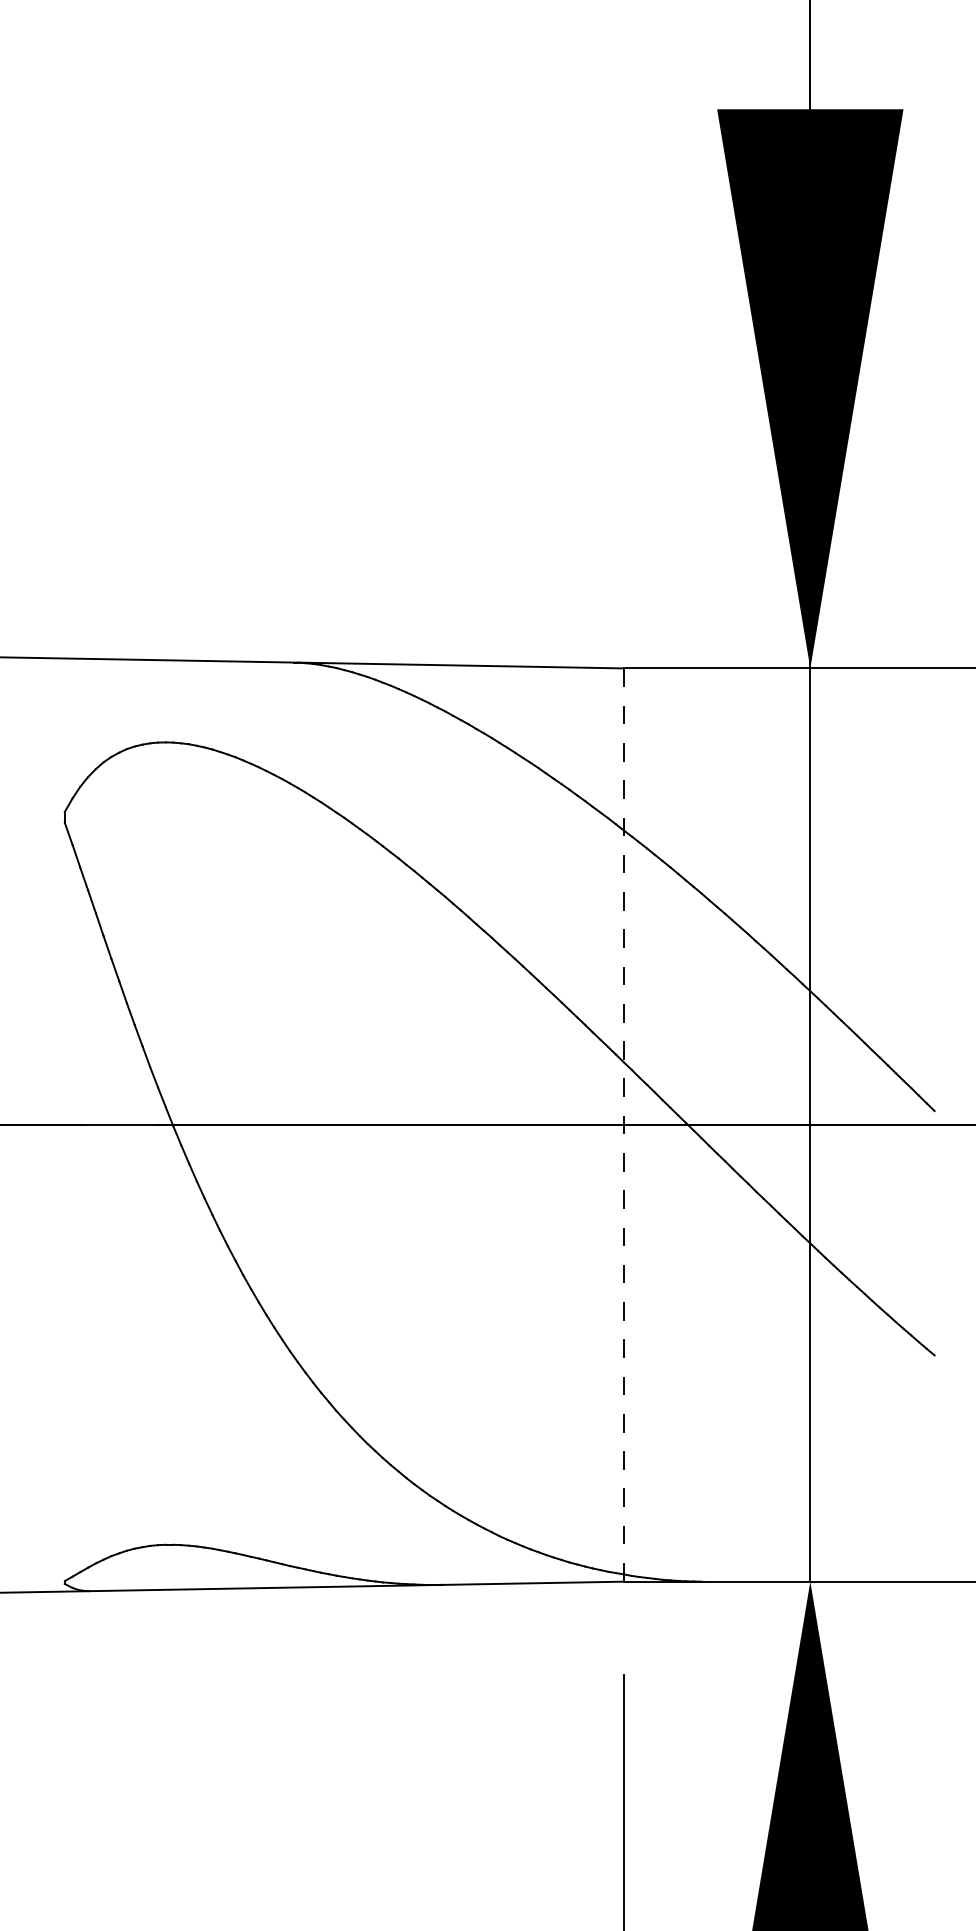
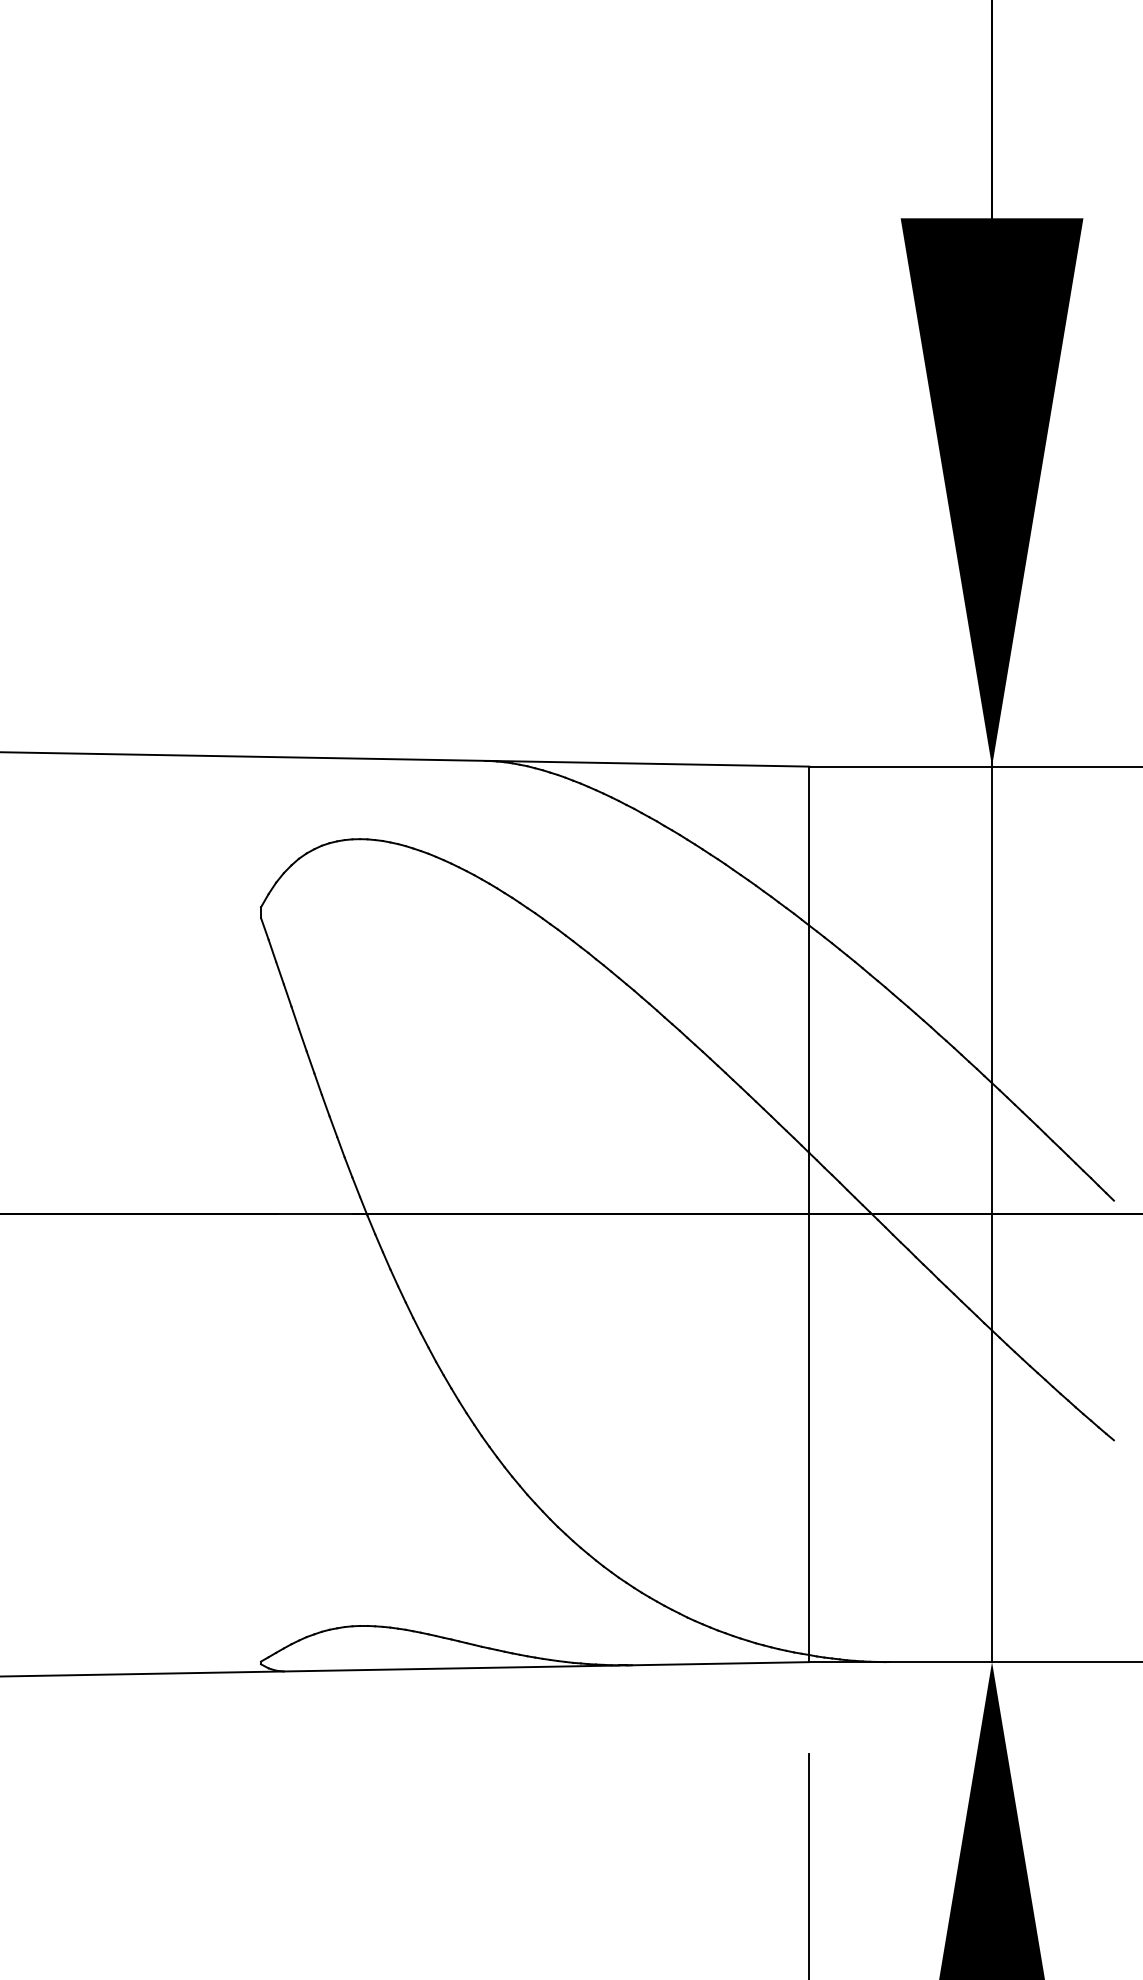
line: (624, 1125) -> (809, 1214), dashed -> solid

